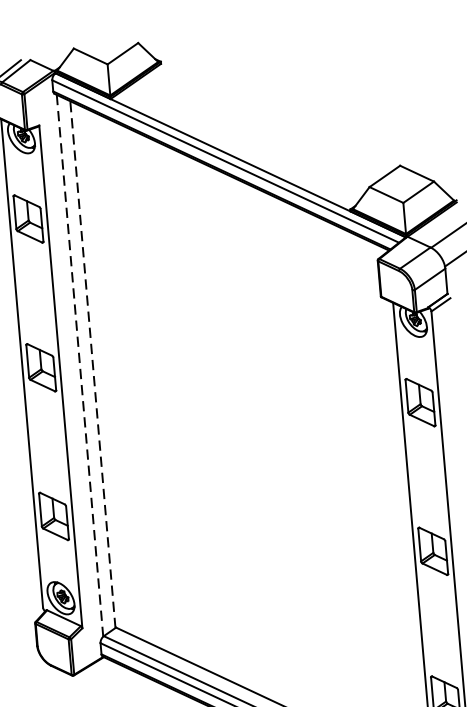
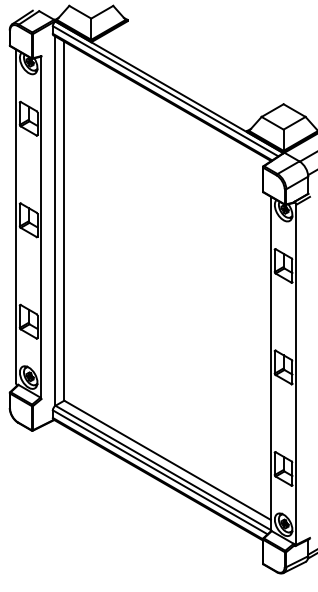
line: (92, 365) -> (63, 221), dashed -> solid
line: (80, 366) -> (55, 221), dashed -> solid

